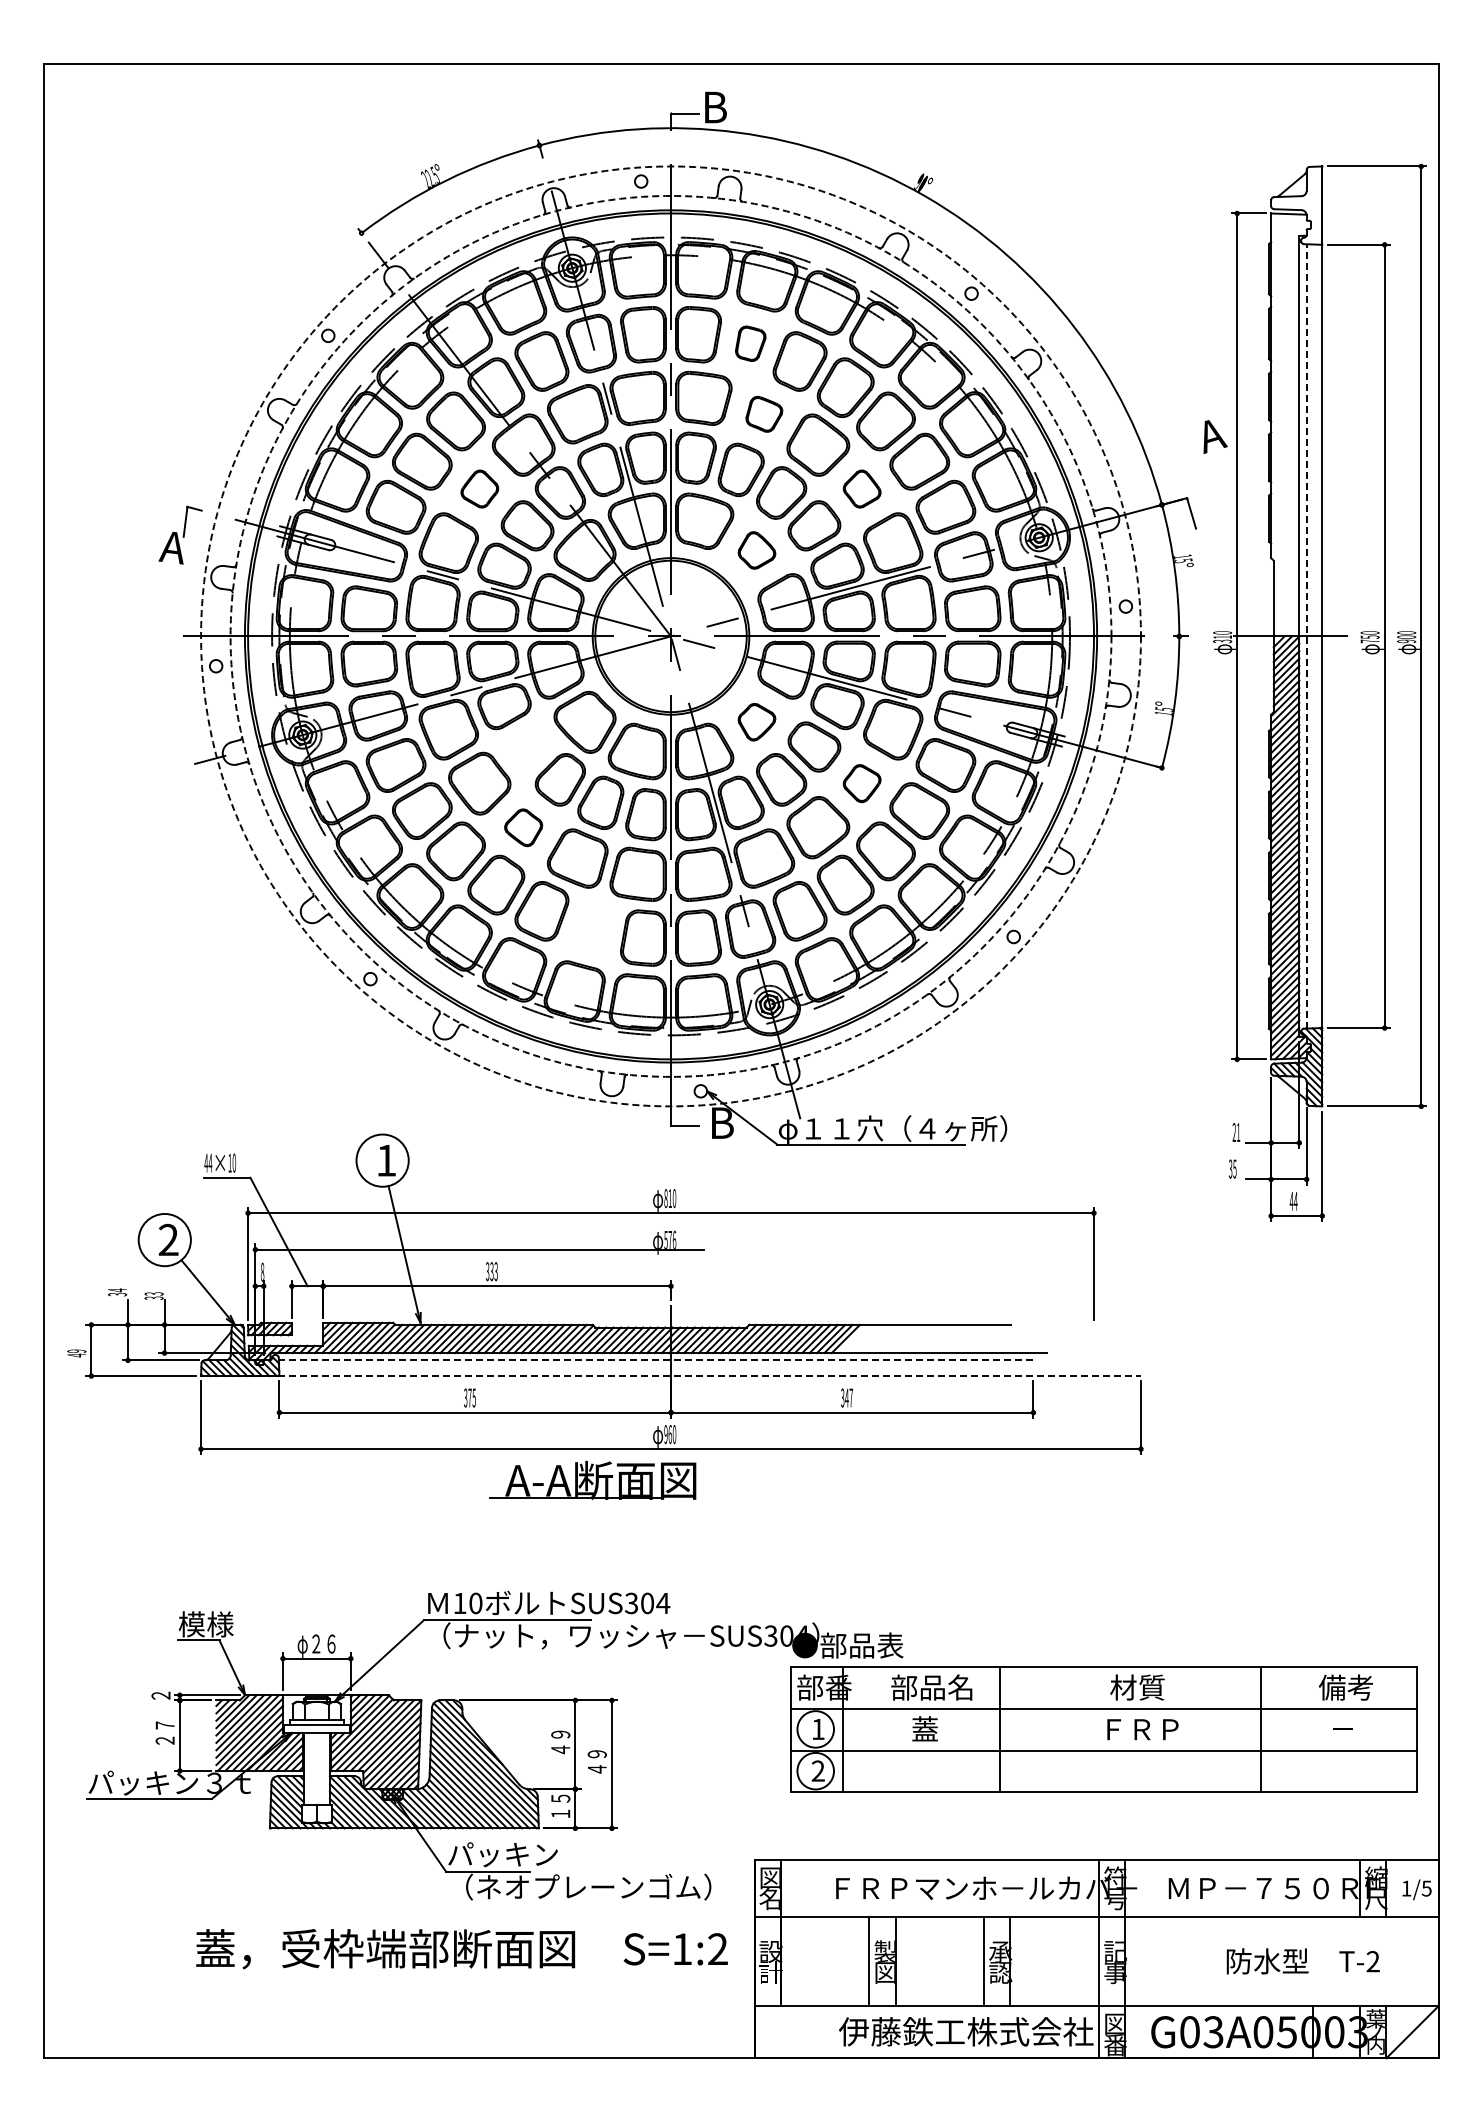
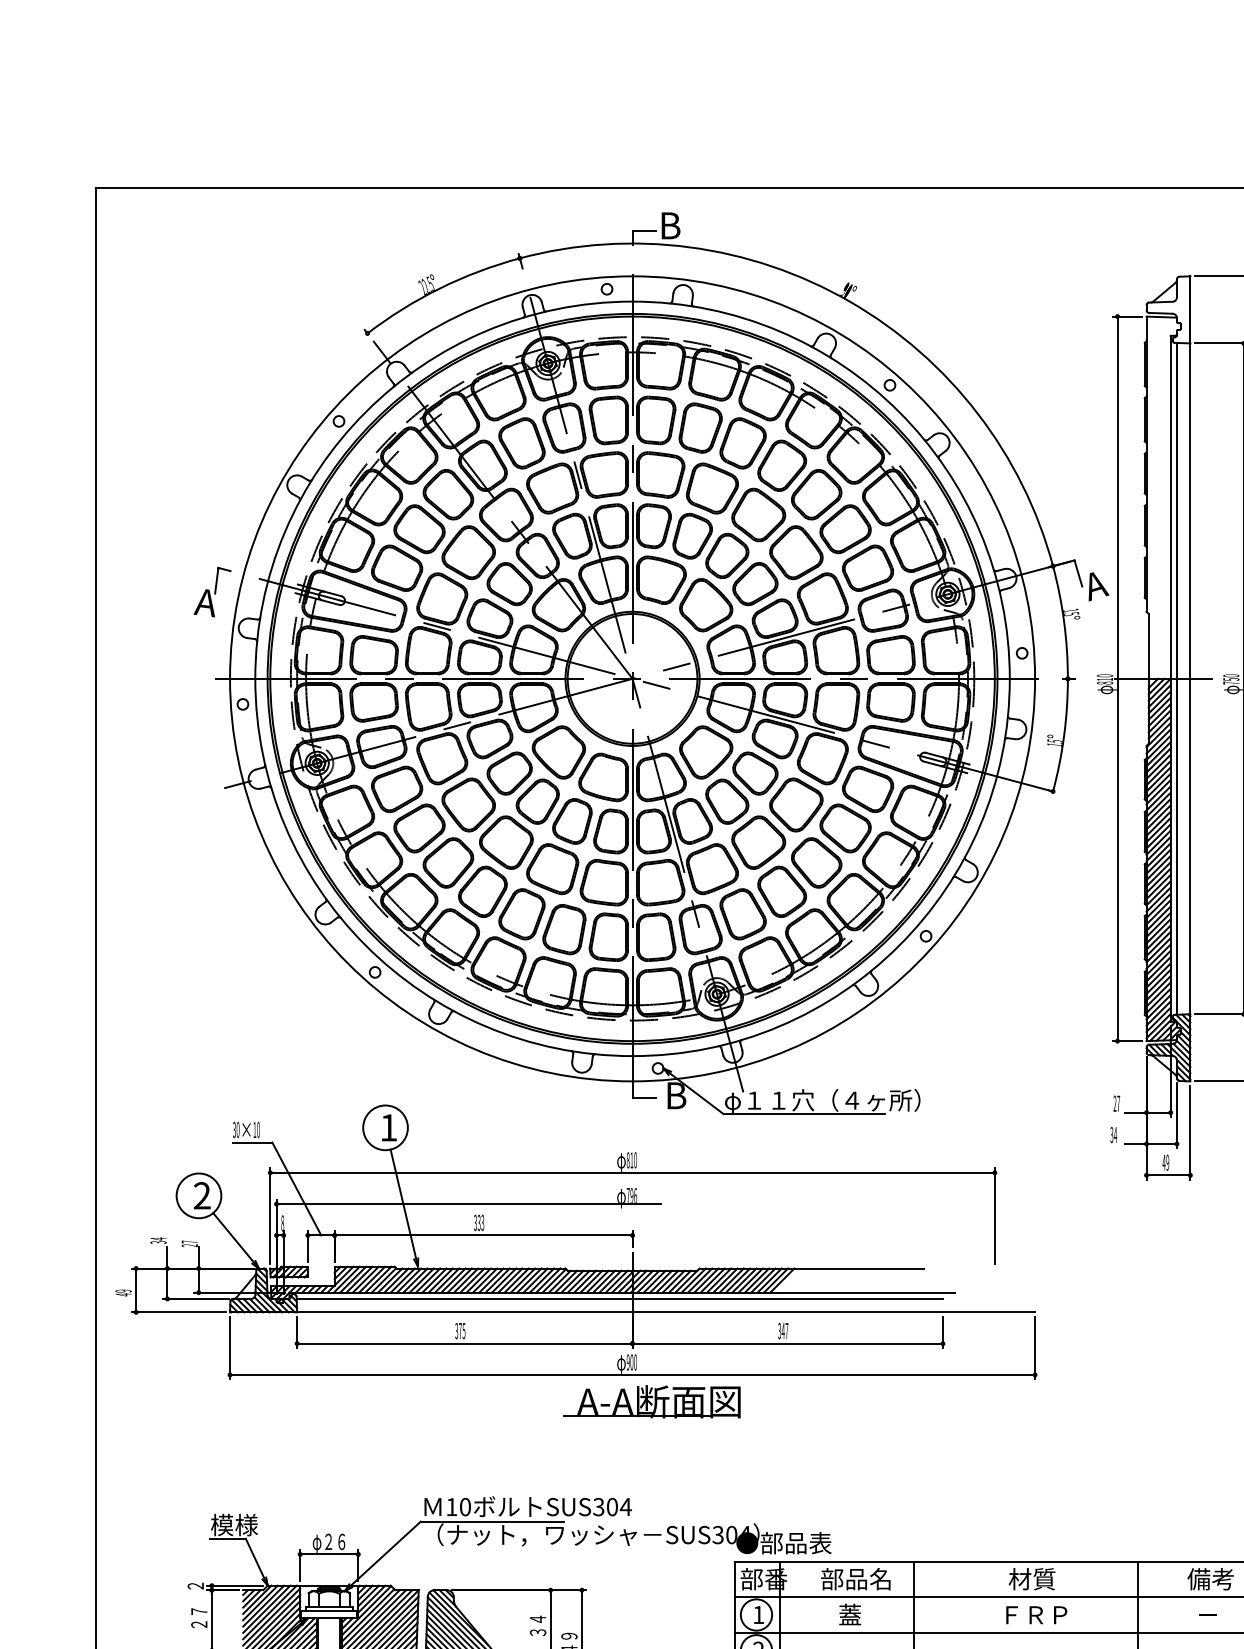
part: (750, 343) -> (700, 427), size x1.67
part: (764, 414) -> (712, 488), size x1.67
text: (1215, 436) -> (1098, 586), moved
part: (479, 488) -> (468, 552), size x1.67
part: (861, 488) -> (795, 552), size x1.67
part: (756, 550) -> (705, 605), size x1.67
circle: (670, 635) -> (632, 678), dashed -> solid
line: (1306, 635) -> (1176, 678), dashed -> solid
circle: (670, 636) -> (632, 678), dashed -> solid
text: (1222, 641) -> (1104, 683), 310 -> 810
part: (756, 721) -> (705, 751), size x1.67
part: (527, 746) -> (509, 773), added
part: (861, 783) -> (795, 804), size x1.67
part: (523, 827) -> (506, 842), size x1.67
part: (590, 928) -> (563, 929), added
text: (1238, 1132) -> (1118, 1103), 21 -> 27
text: (208, 1162) -> (236, 1129), 44 -> 30
text: (1234, 1168) -> (1115, 1134), 35 -> 34
text: (1295, 1200) -> (1167, 1161), 44 -> 49
text: (667, 1239) -> (629, 1195), 576 -> 796
text: (153, 1295) -> (189, 1243), 33 -> 27
line: (655, 1360) -> (619, 1299), dashed -> solid
line: (671, 1376) -> (632, 1312), dashed -> solid
text: (670, 1434) -> (632, 1362), 960 -> 900
part: (592, 1480) -> (651, 1401), moved
text: (560, 1742) -> (537, 1626), ４９ -> ３４

